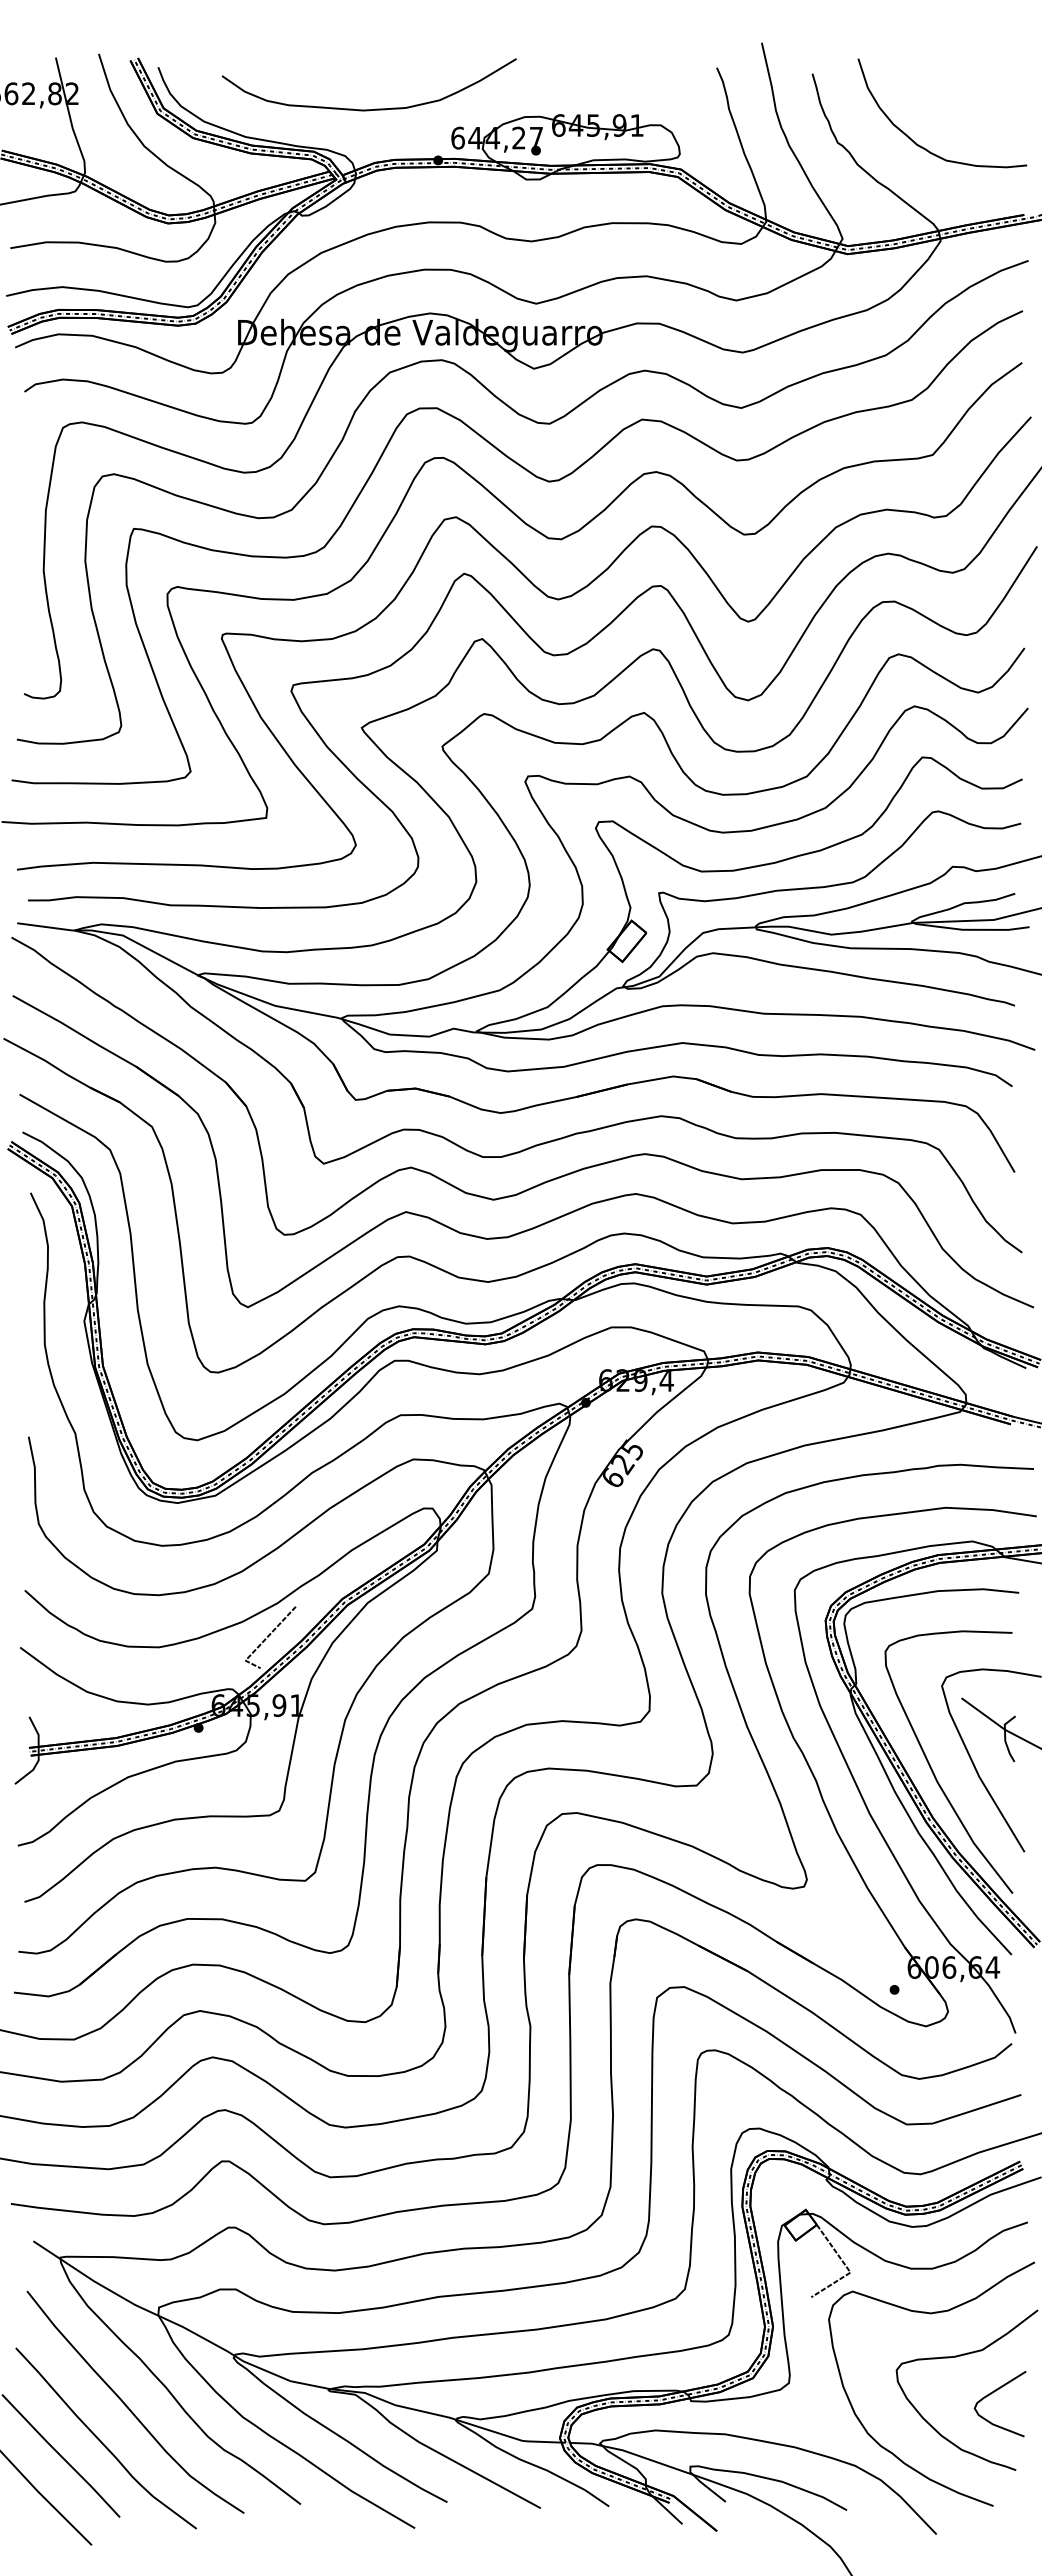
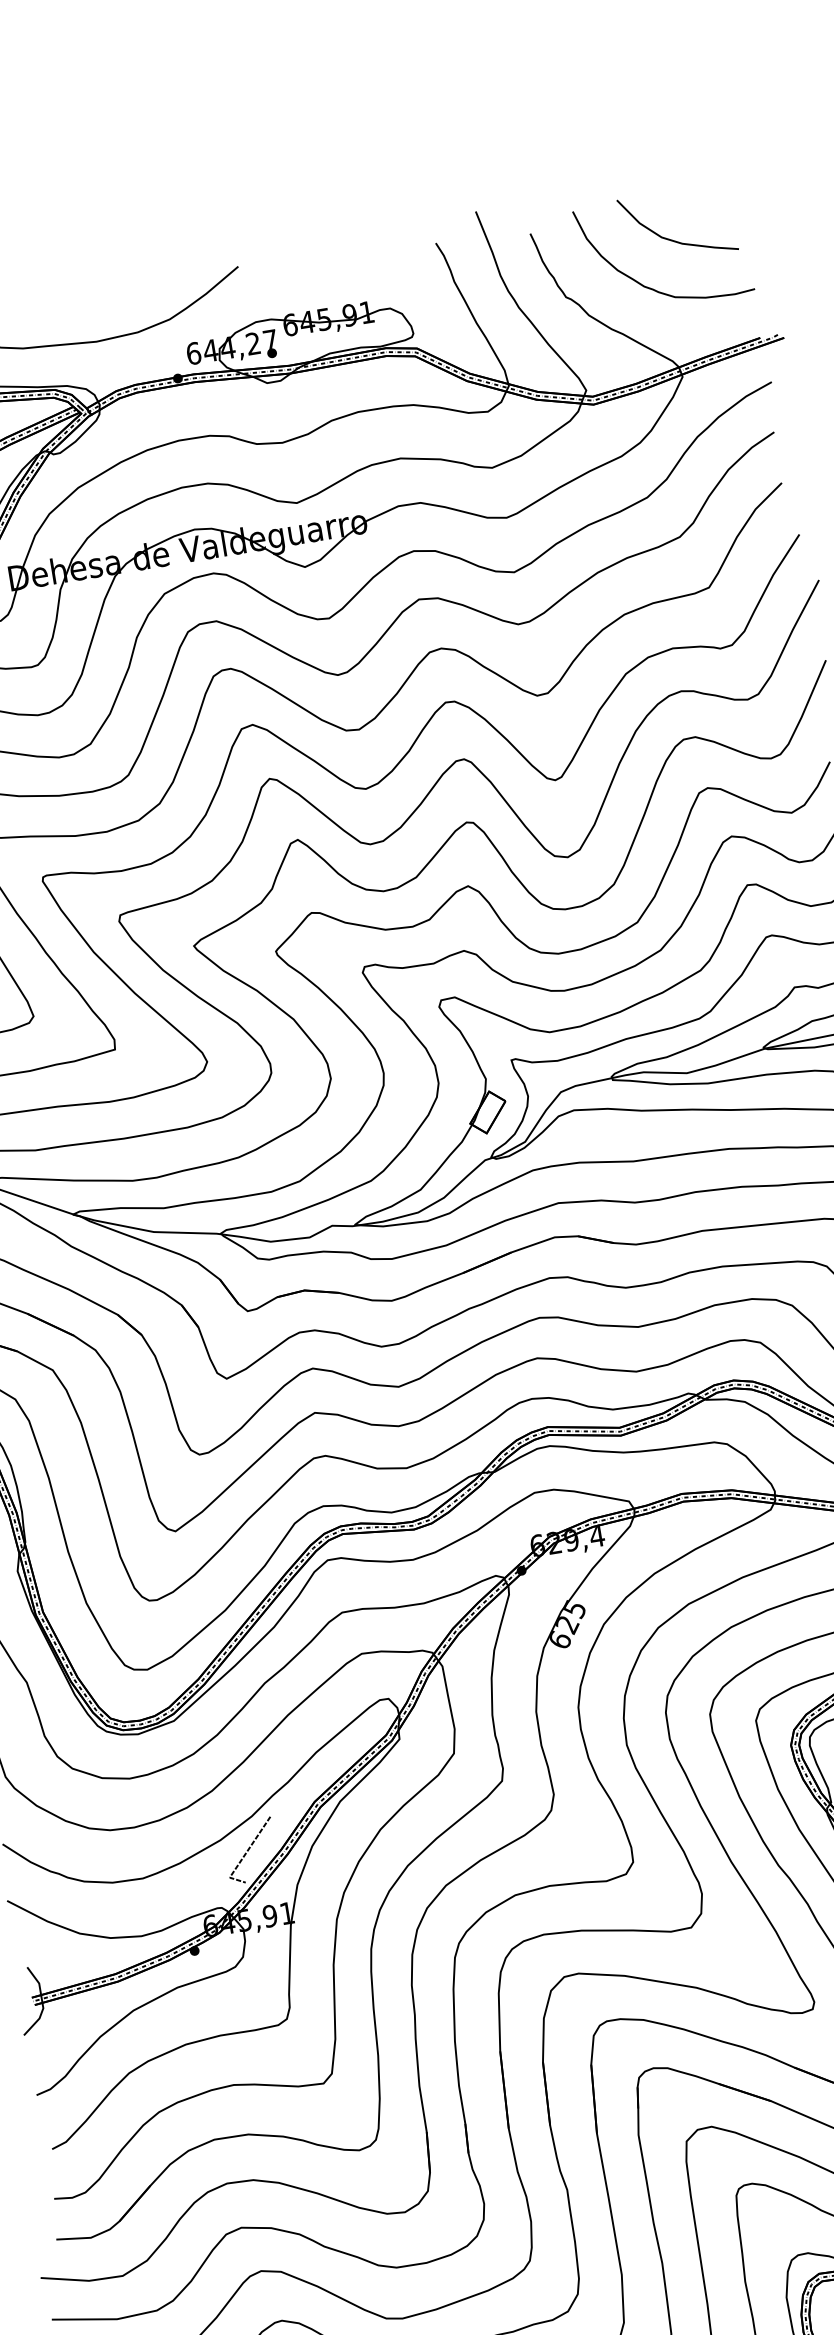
curve: (952, 102) -> (671, 239), added

